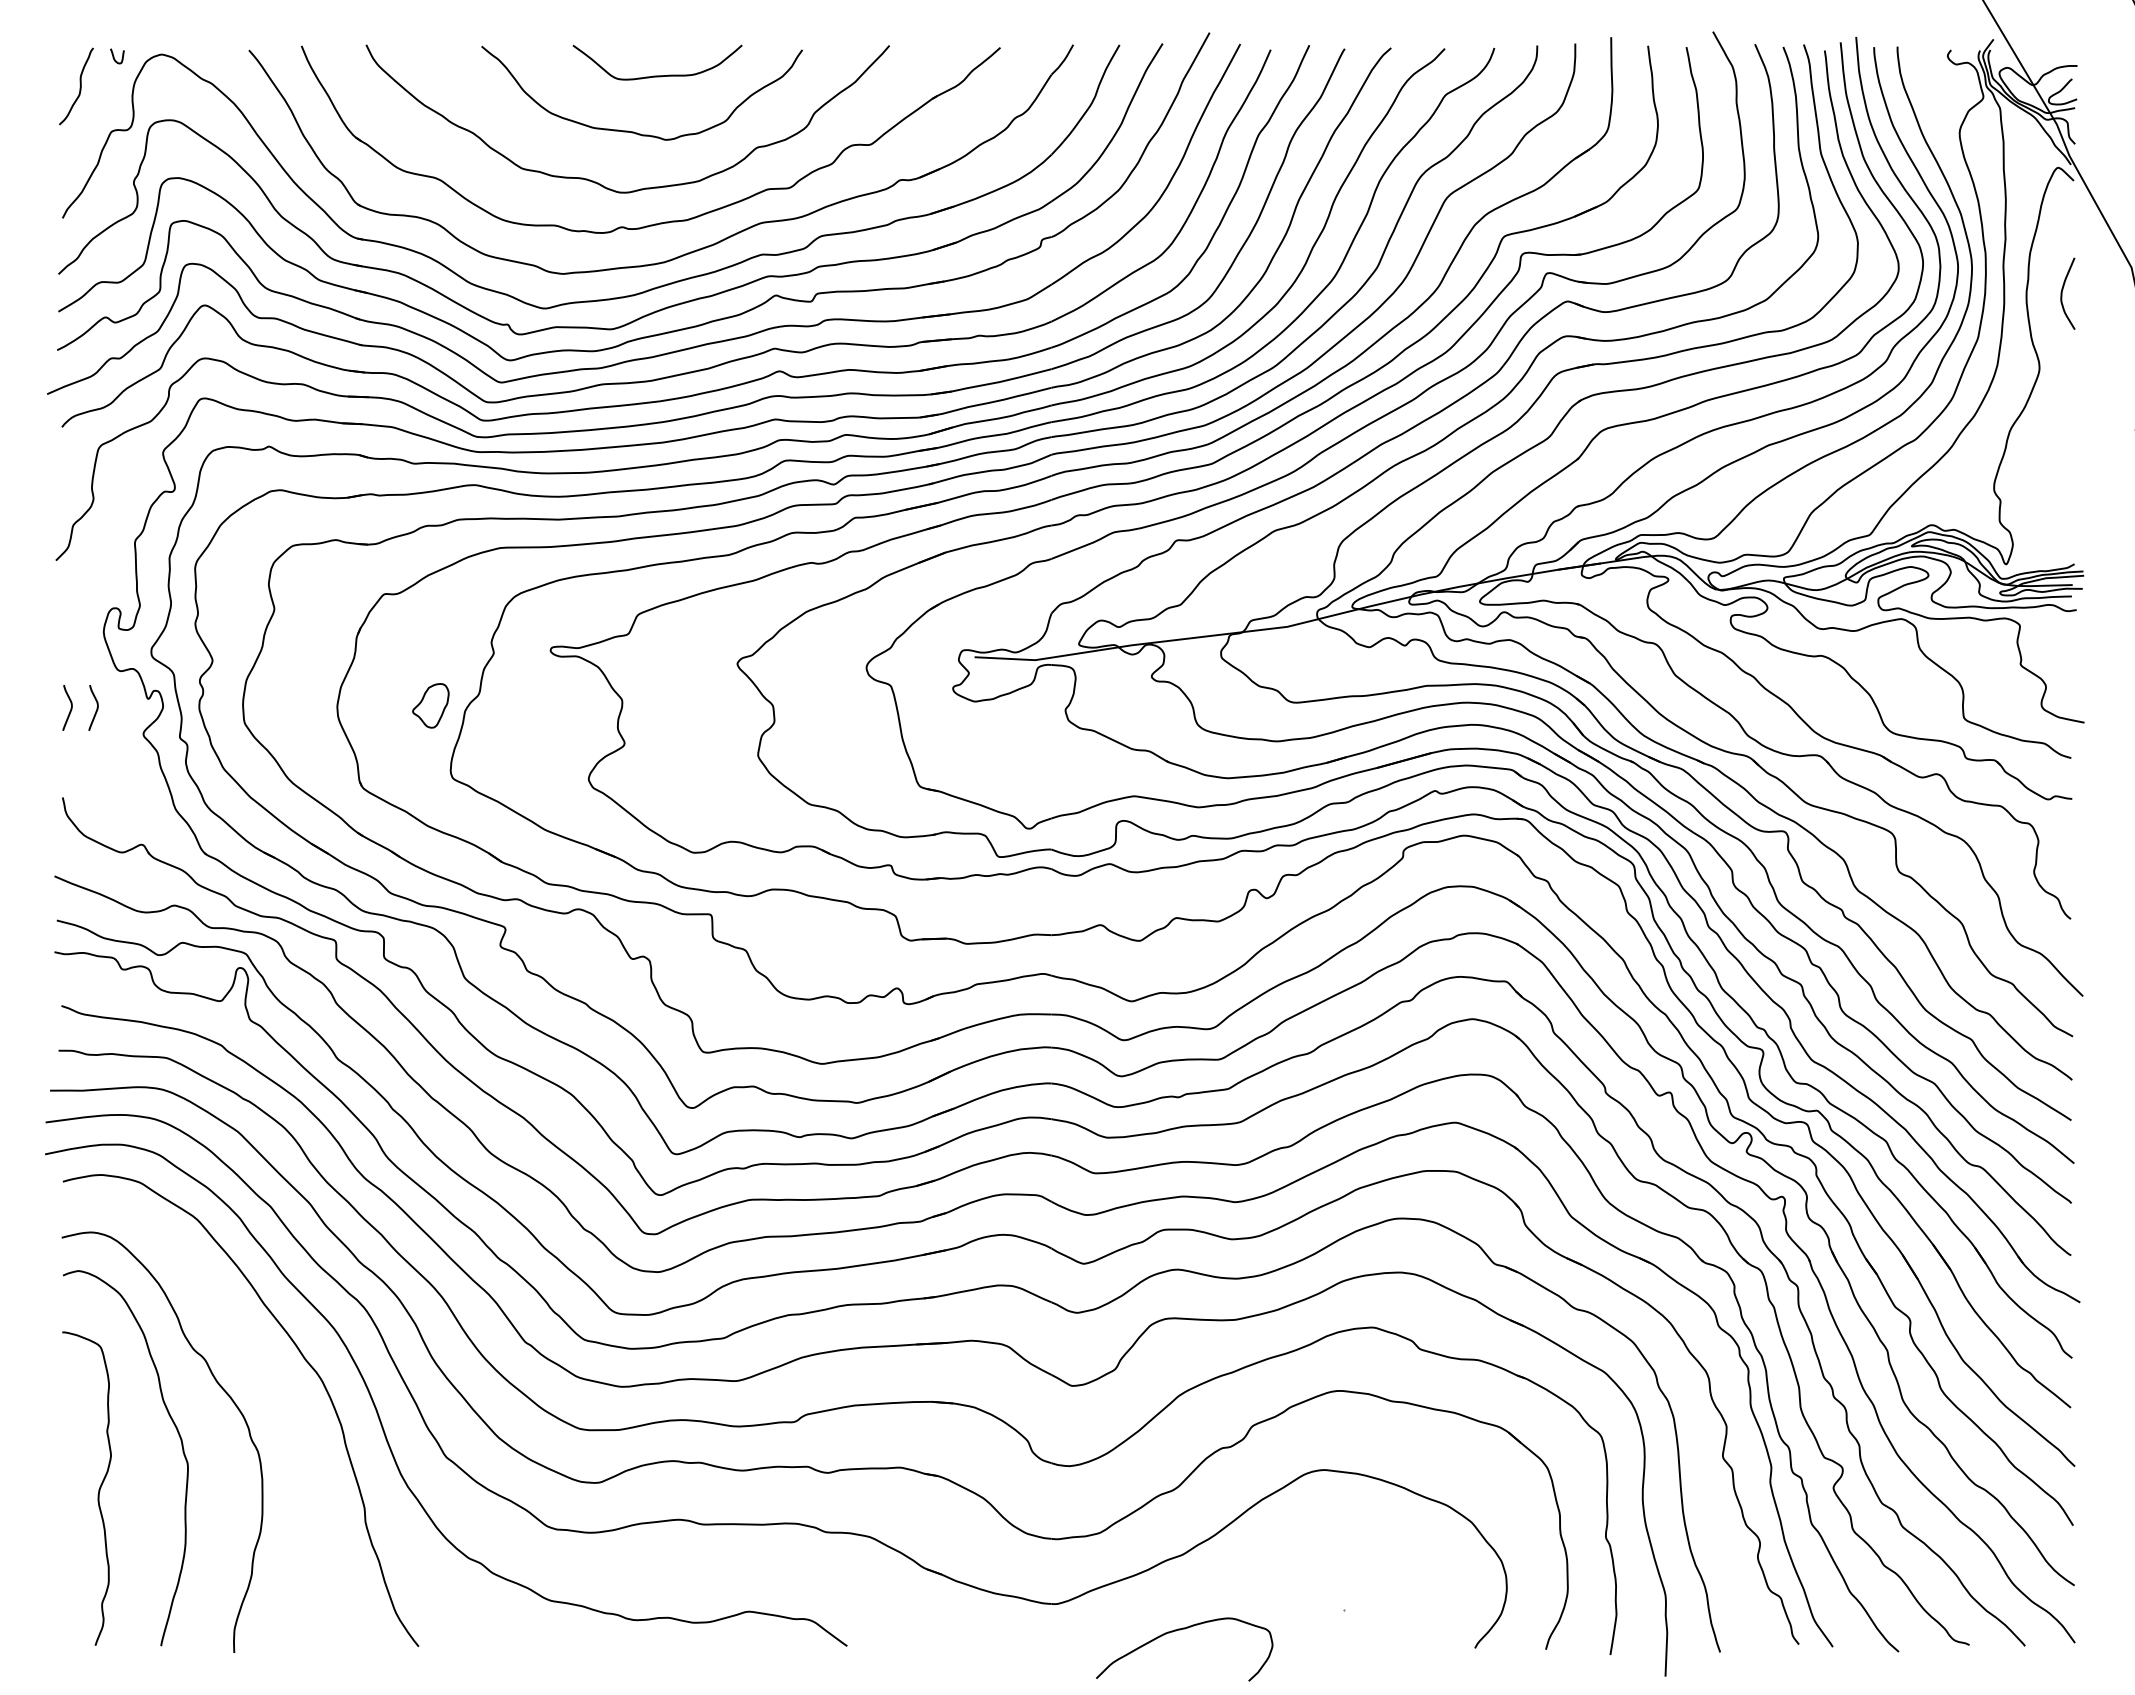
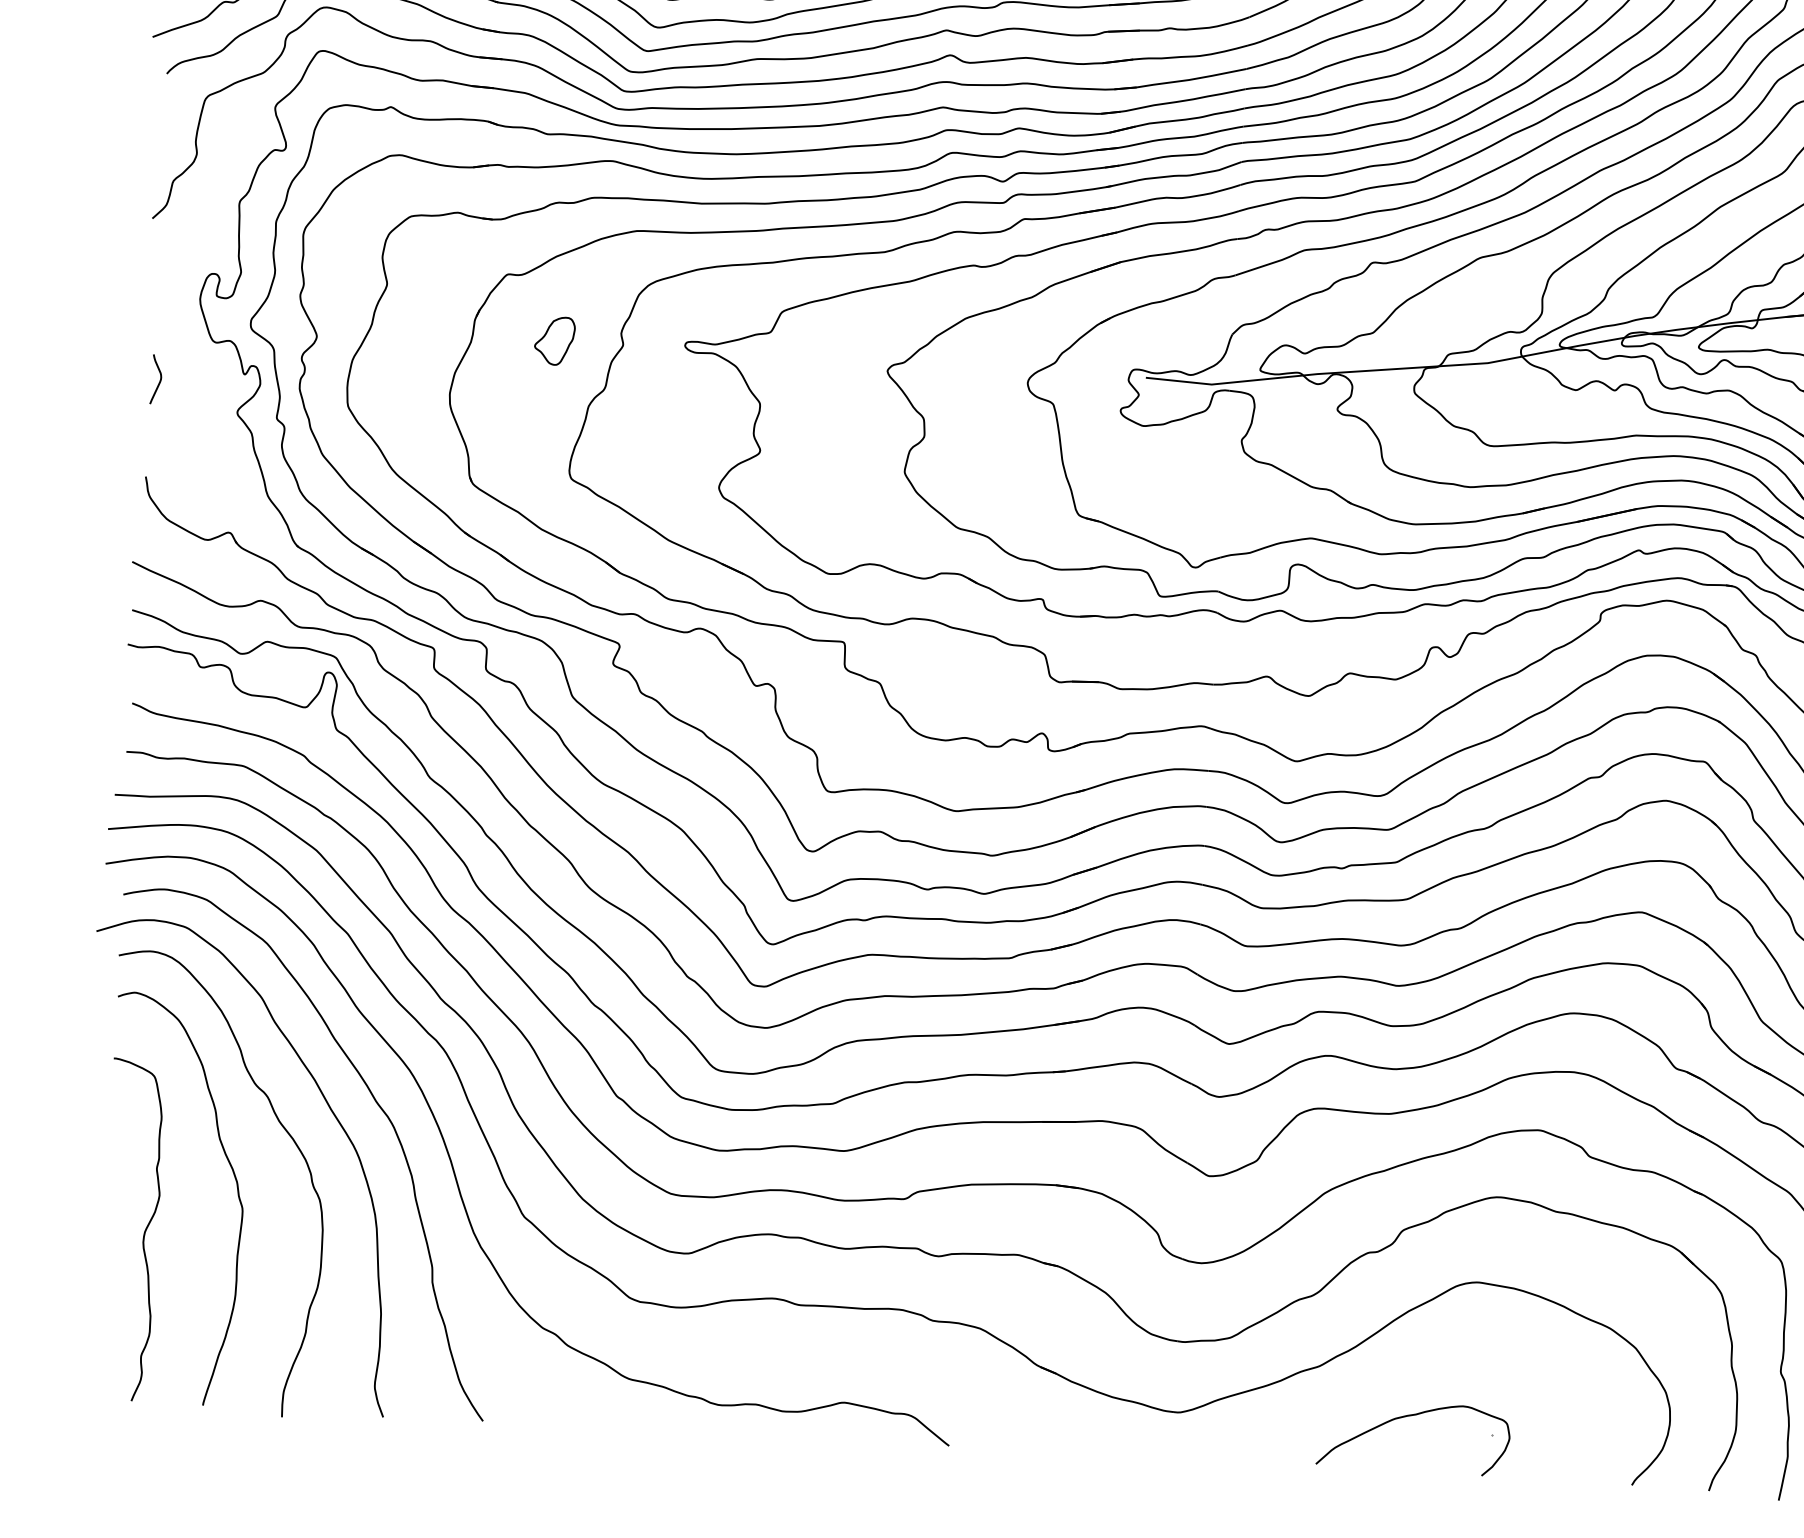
part: (430, 705) -> (554, 340), moved
curve: (96, 707) -> (187, 380), removed
curve: (262, 1368) -> (329, 1109), added
curve: (1180, 1630) -> (1410, 1416), moved

